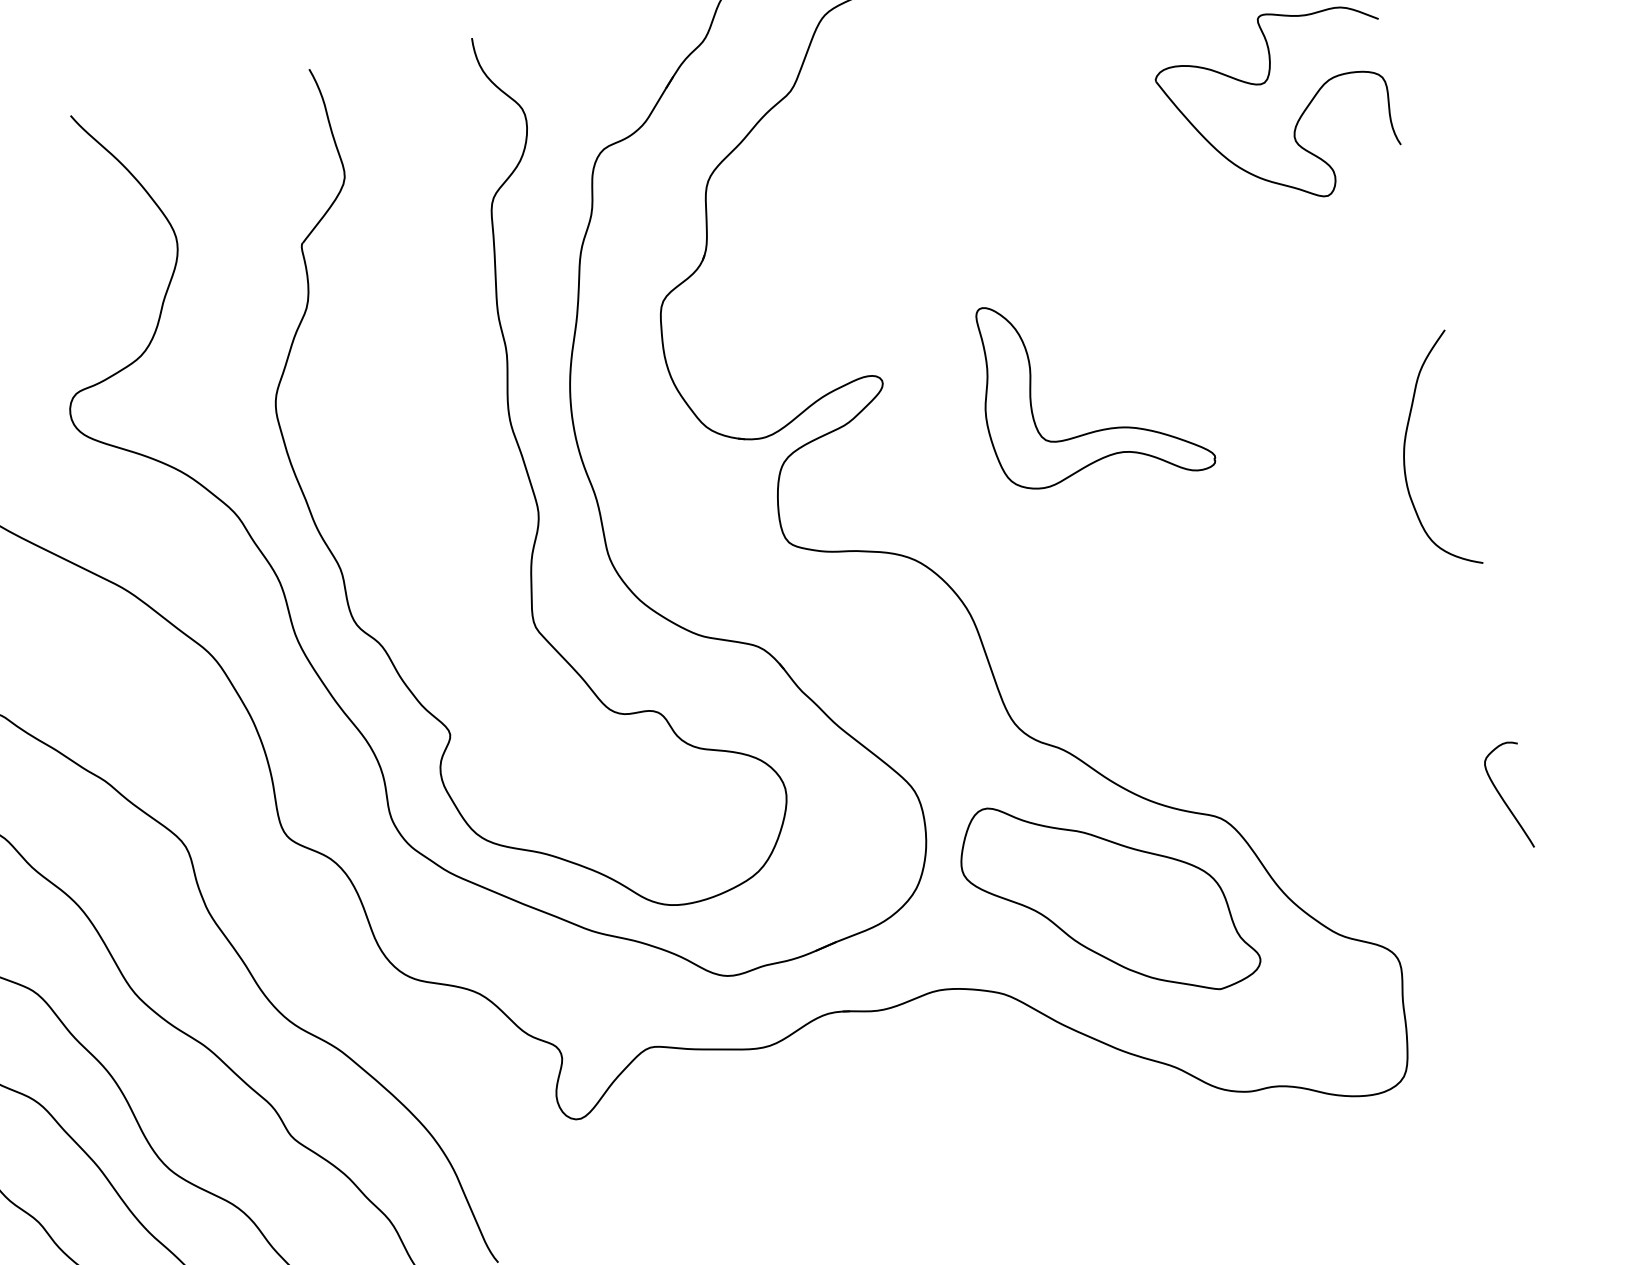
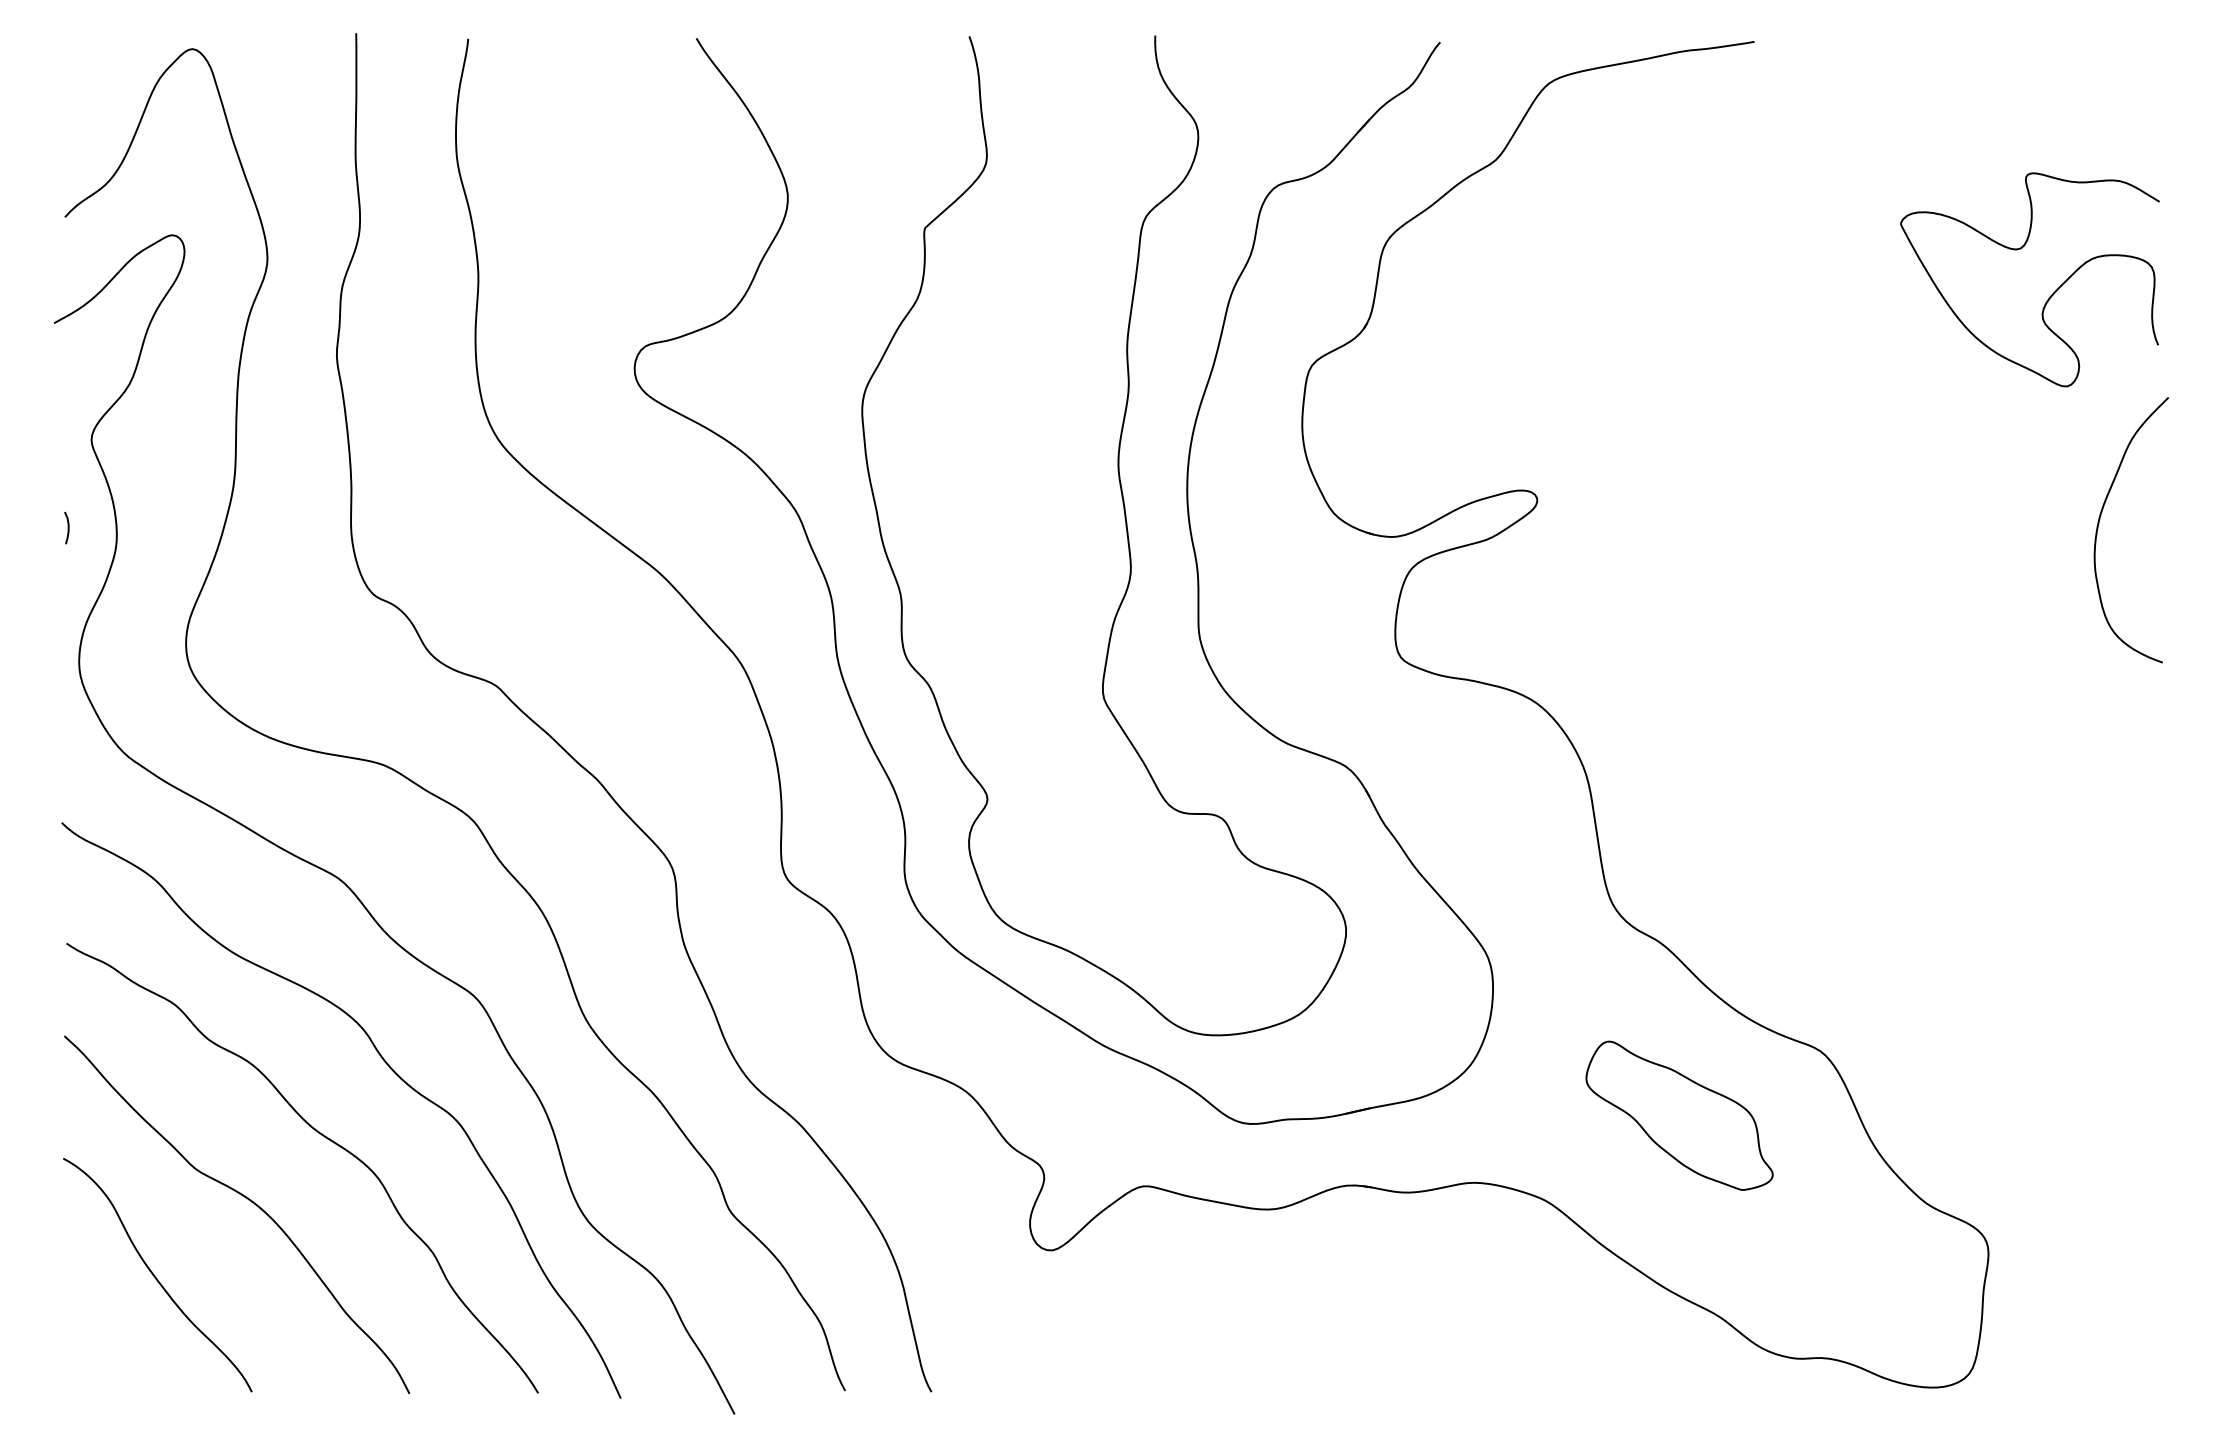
part: (1099, 429) -> (1766, 597), removed
curve: (1405, 452) -> (2099, 524), moved
curve: (1503, 798) -> (2136, 1087), removed
part: (1107, 897) -> (1679, 1115), size x0.6

